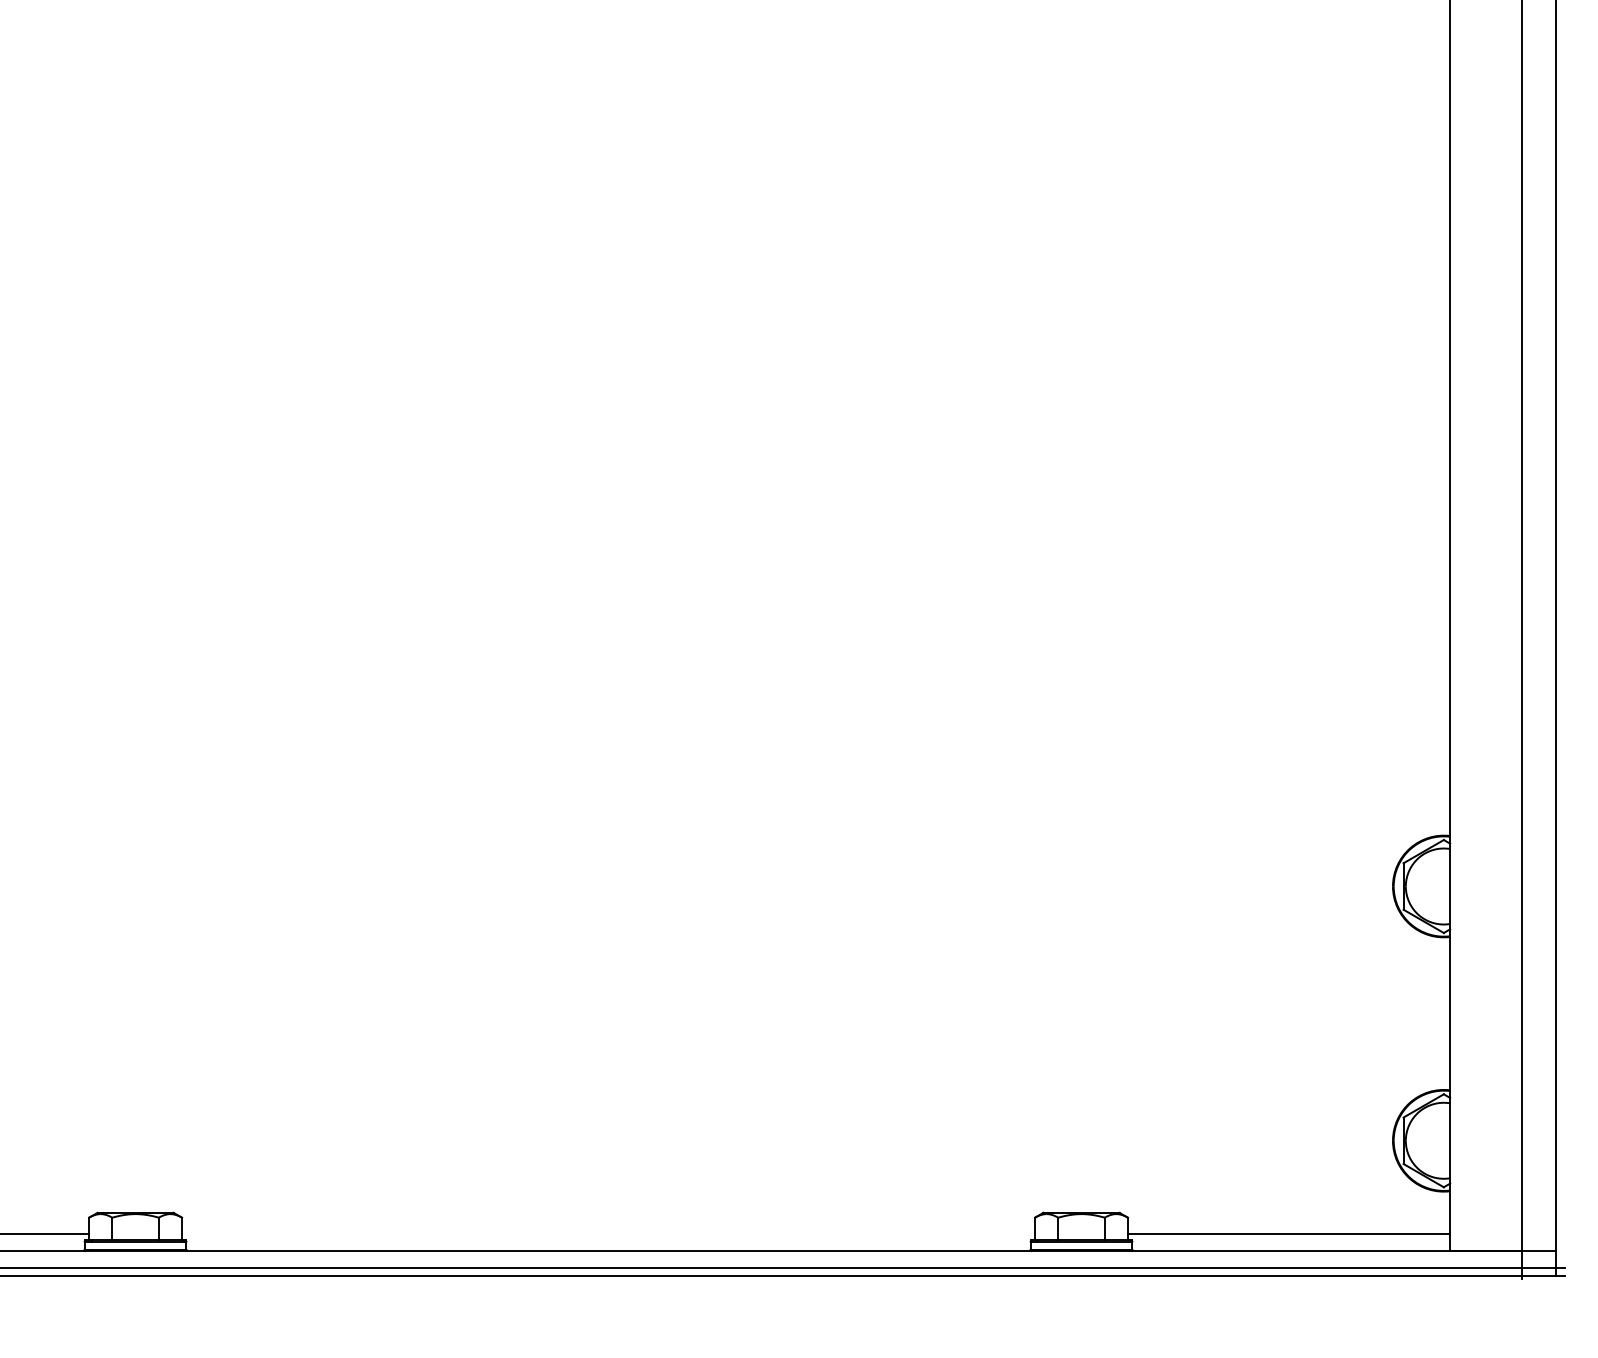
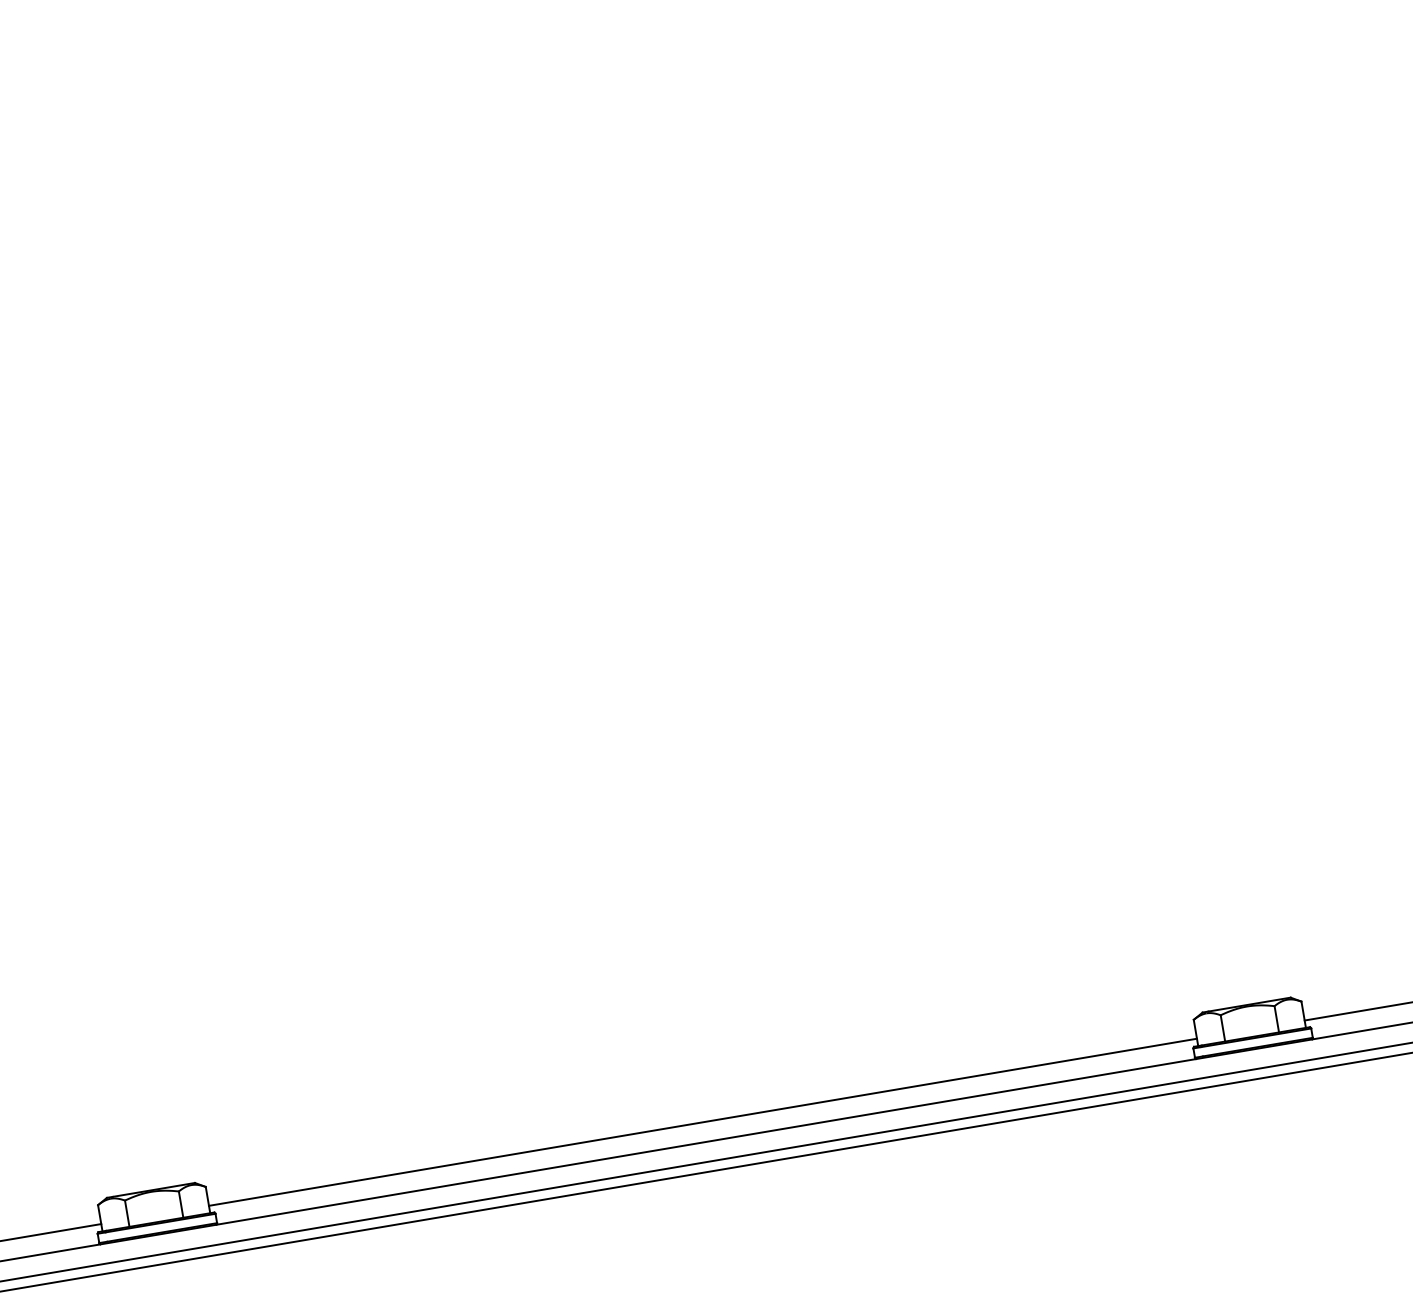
line: (608, 1234) -> (703, 1122), added

